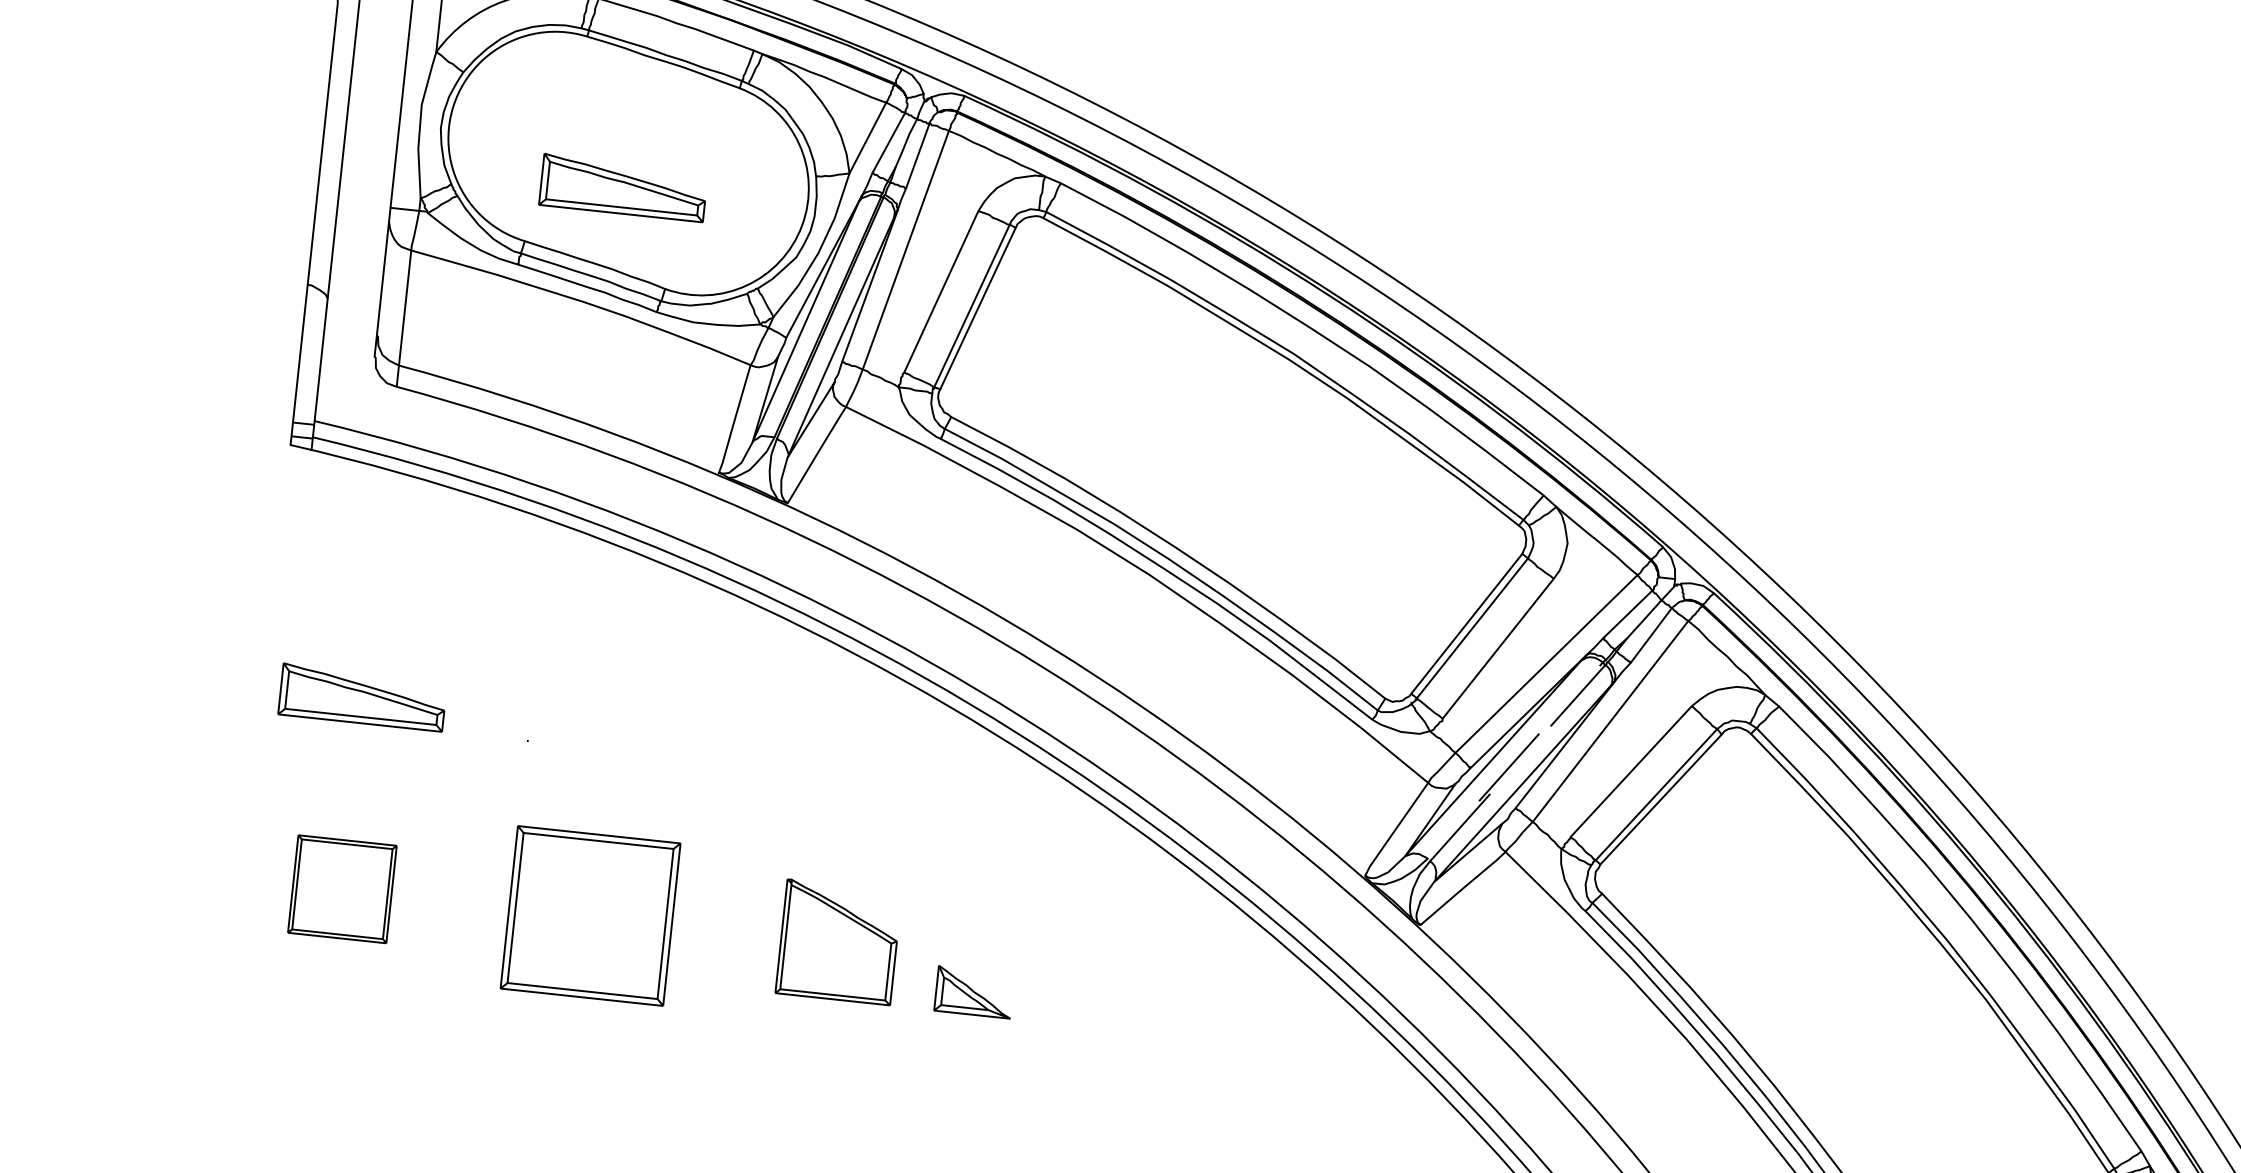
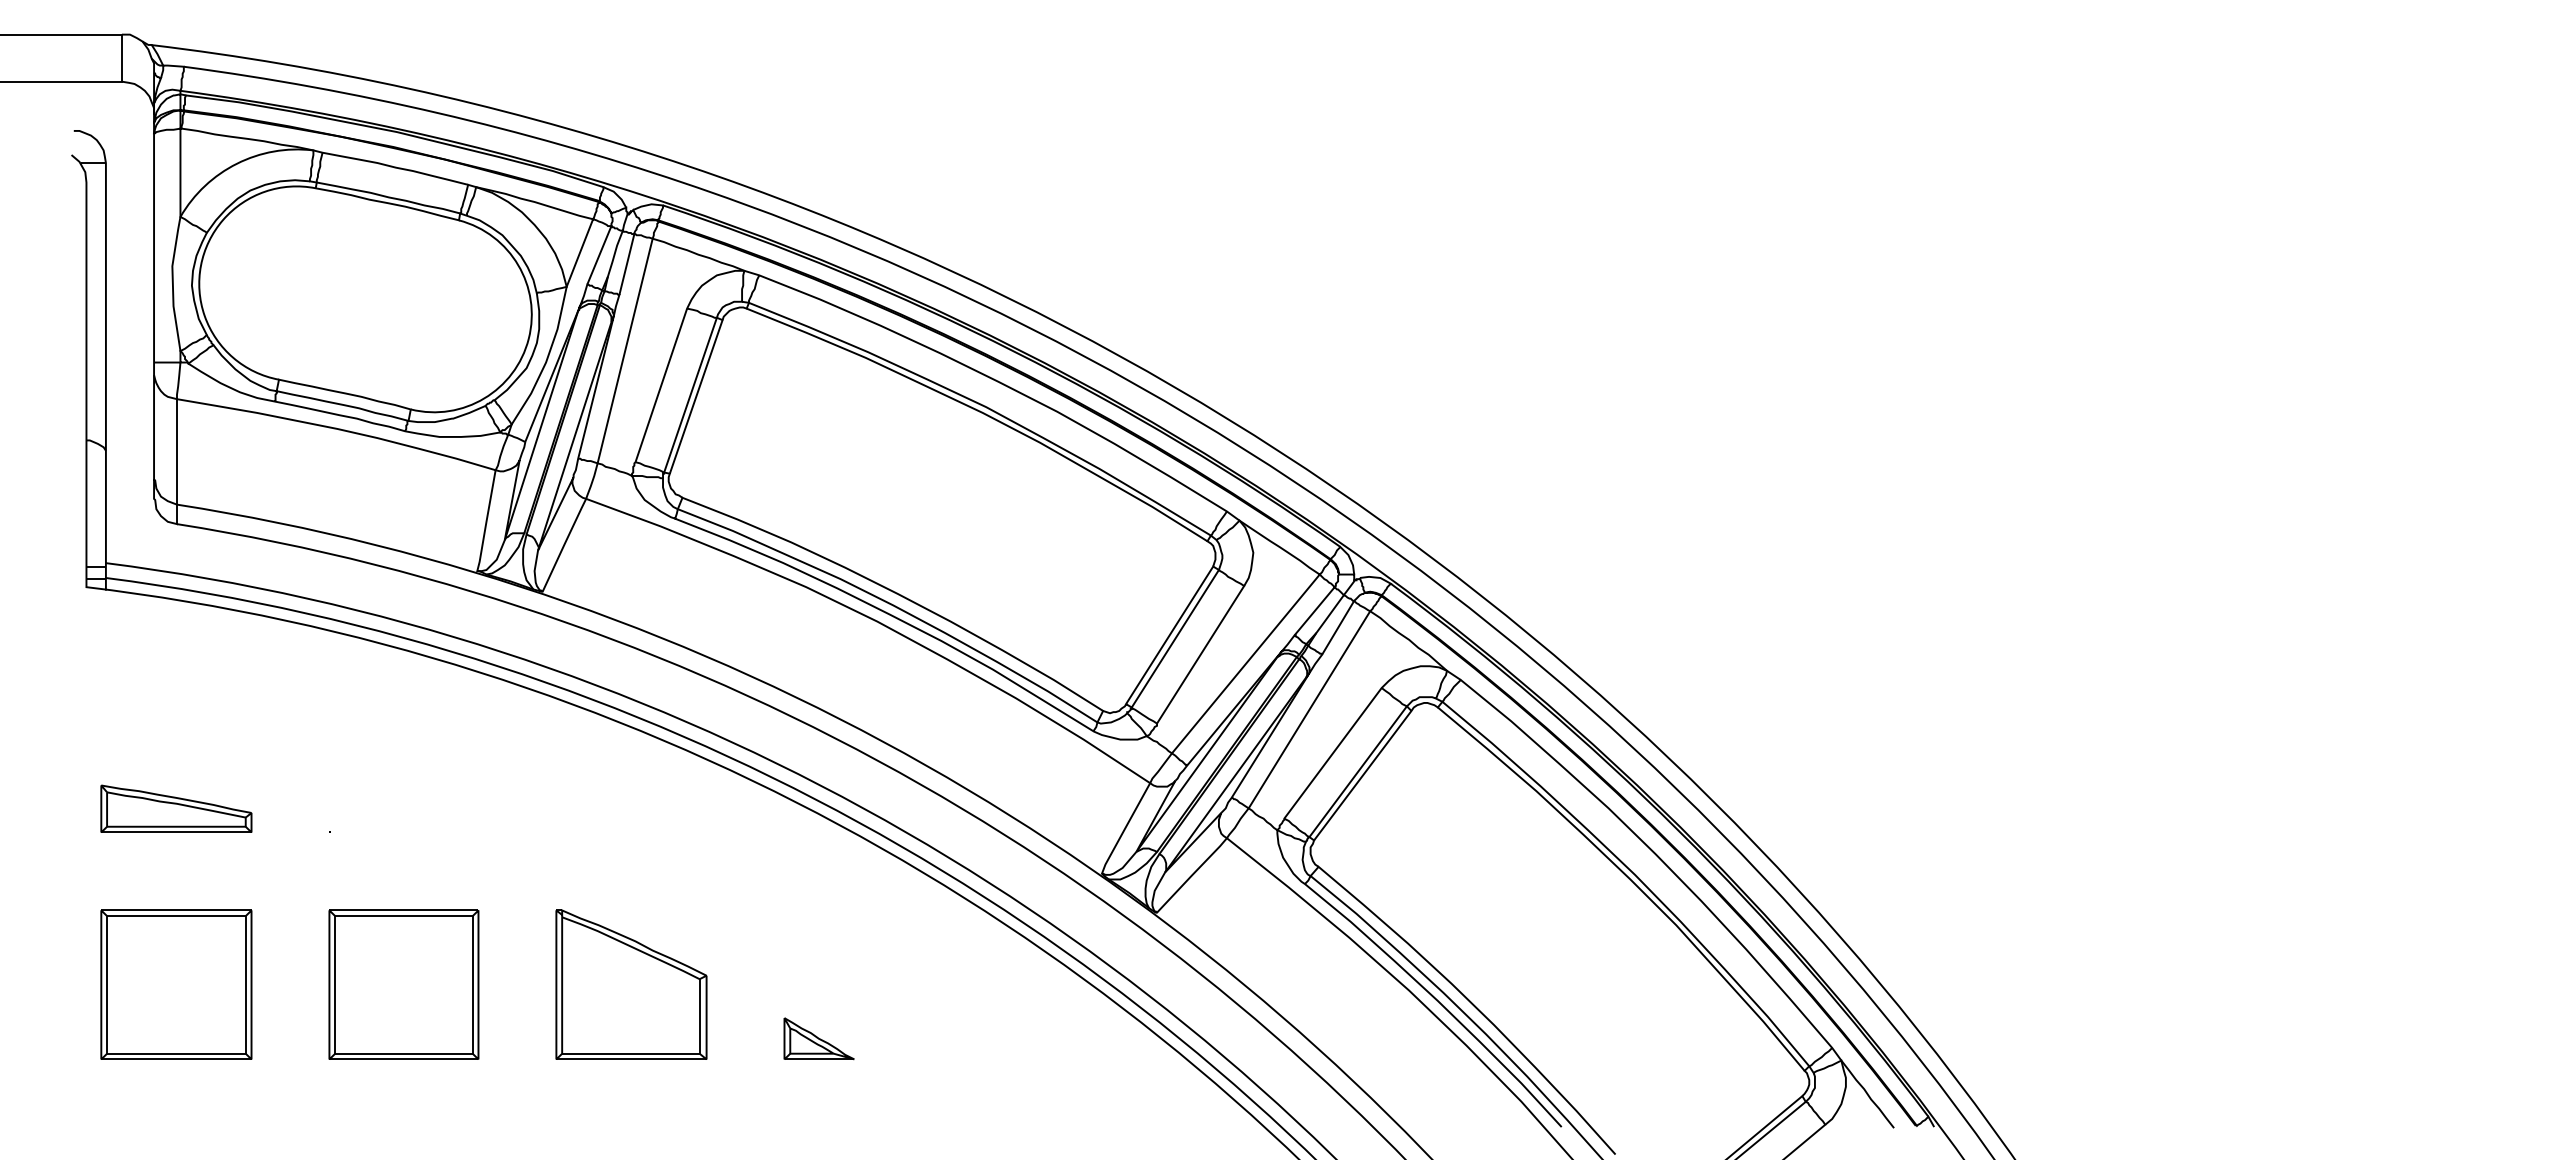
part: (623, 187) -> (363, 321), removed
line: (1603, 664) -> (1297, 658), dashed -> solid
part: (342, 889) -> (176, 984), size x1.67
part: (838, 942) -> (631, 984), size x1.43
part: (973, 991) -> (818, 1038), moved

